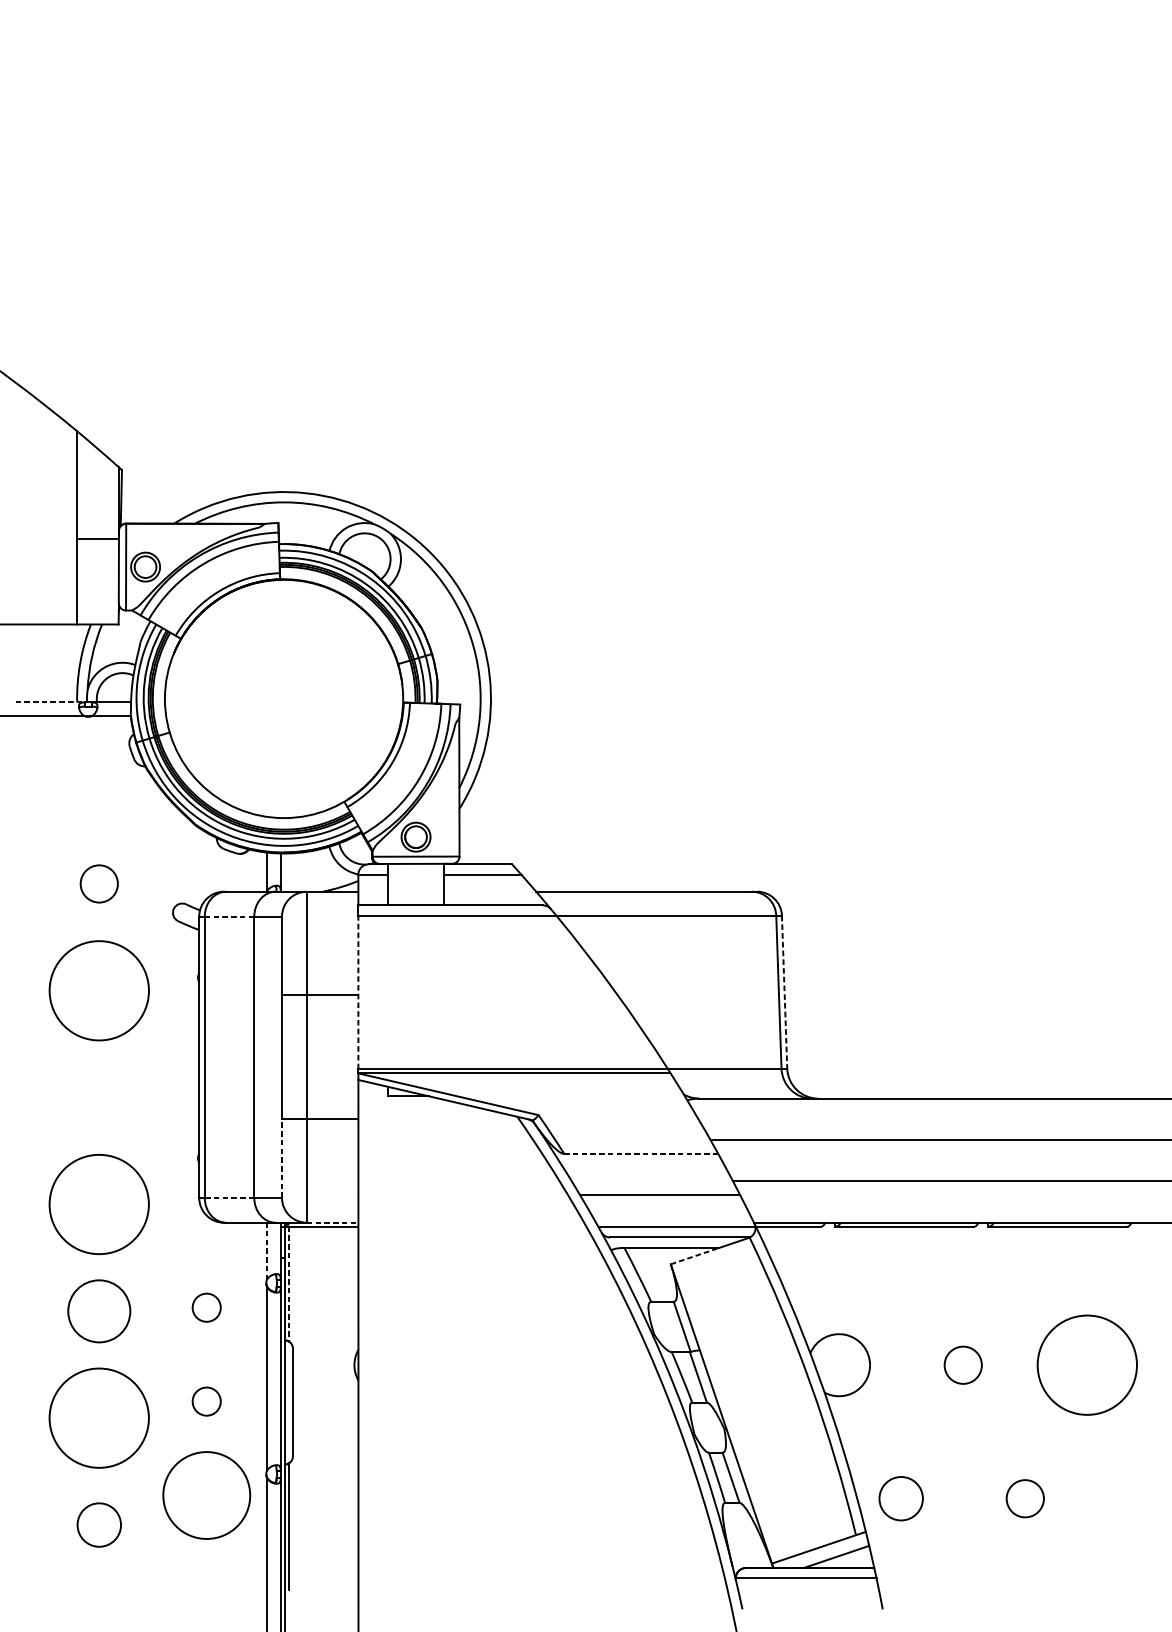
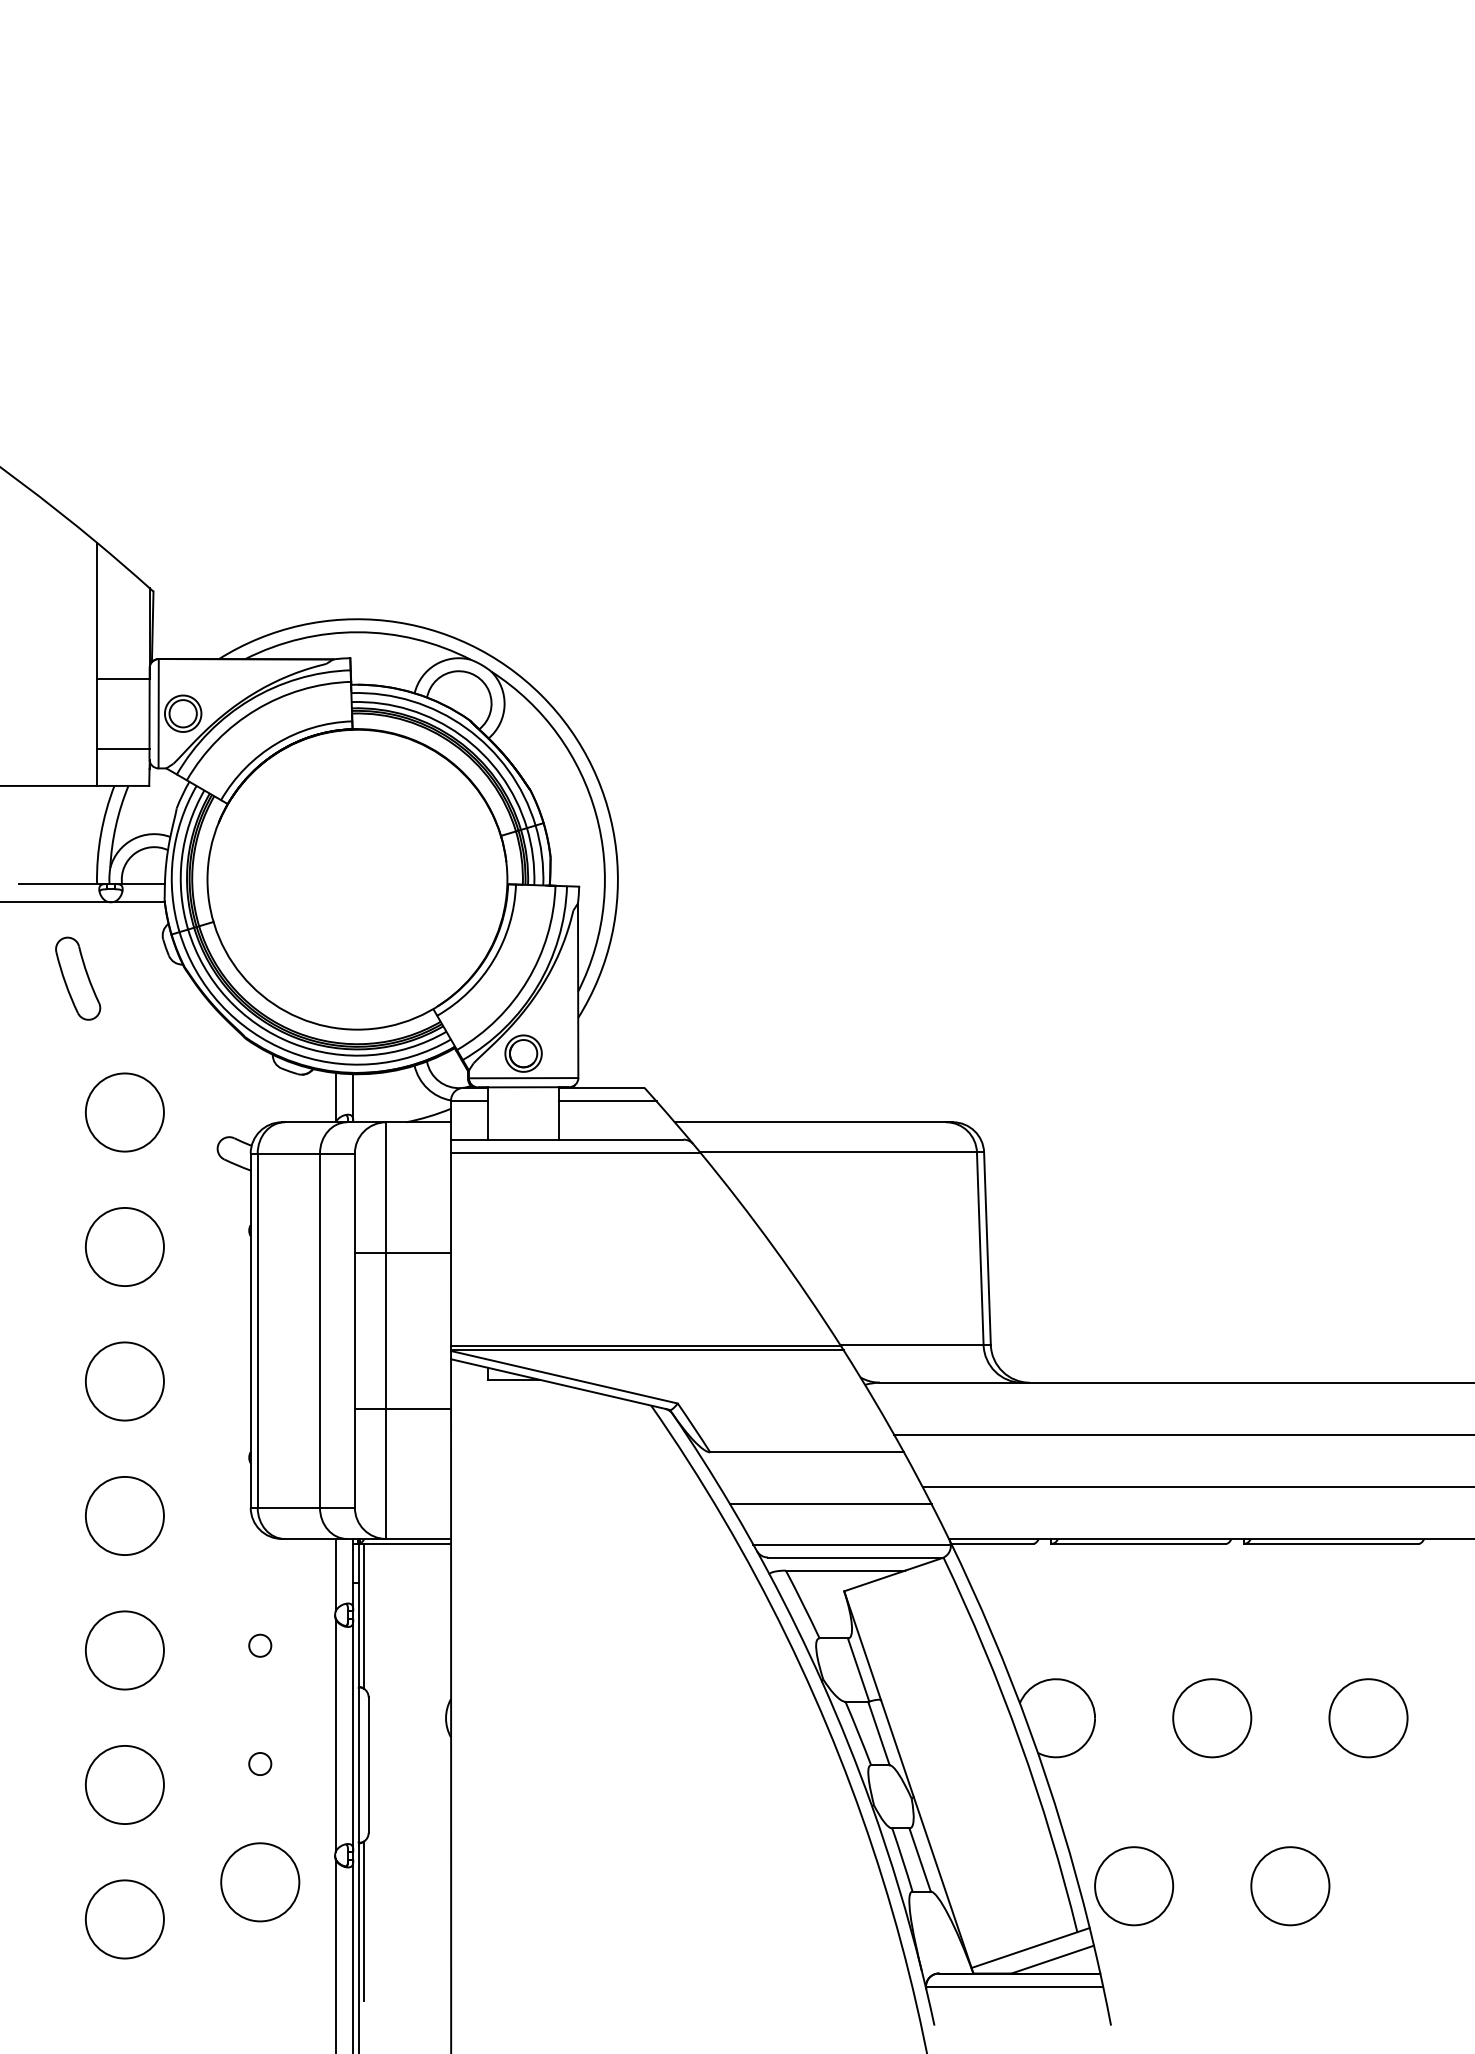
line: (97, 594) -> (122, 748), added
line: (50, 702) -> (63, 884), dashed -> solid
part: (62, 777) -> (78, 978), added
circle: (98, 883) -> (124, 1112), size x1.67
line: (230, 916) -> (289, 1153), dashed -> solid
circle: (98, 990) -> (124, 1246), size x0.62
line: (358, 991) -> (451, 1248), dashed -> solid
line: (784, 992) -> (987, 1249), dashed -> solid
circle: (98, 1097) -> (124, 1381), added
line: (641, 1154) -> (807, 1452), dashed -> solid
line: (281, 1158) -> (354, 1457), dashed -> solid
line: (229, 1197) -> (288, 1507), dashed -> solid
circle: (98, 1204) -> (124, 1515), size x0.62
line: (333, 1222) -> (419, 1538), dashed -> solid
line: (266, 1250) -> (335, 1574), dashed -> solid
line: (695, 1255) -> (875, 1580), dashed -> solid
line: (288, 1284) -> (363, 1616), dashed -> solid
circle: (207, 1307) -> (260, 1645), size x0.62
circle: (963, 1365) -> (1212, 1718), size x1.67
circle: (1087, 1365) -> (1368, 1718), size x0.62
circle: (207, 1401) -> (260, 1763), size x0.62
circle: (98, 1417) -> (124, 1784), size x0.62
circle: (207, 1495) -> (260, 1882), size x0.71
circle: (901, 1498) -> (1134, 1886), size x1.43
circle: (1025, 1498) -> (1290, 1886), size x1.67
circle: (98, 1525) -> (124, 1919), size x1.43

